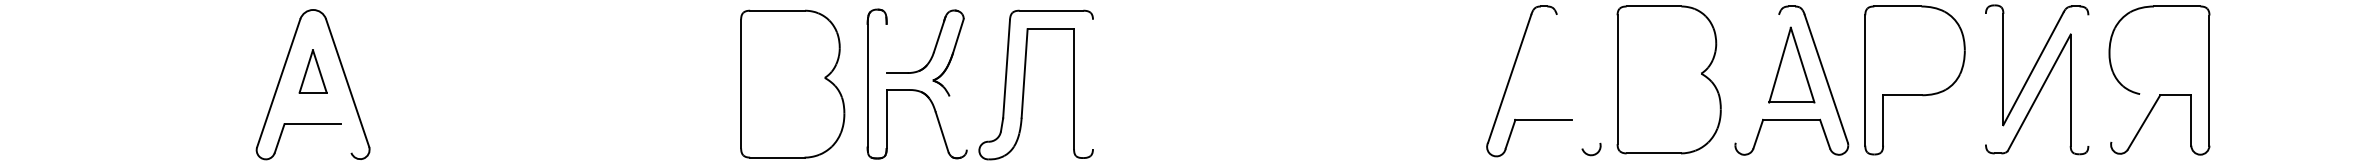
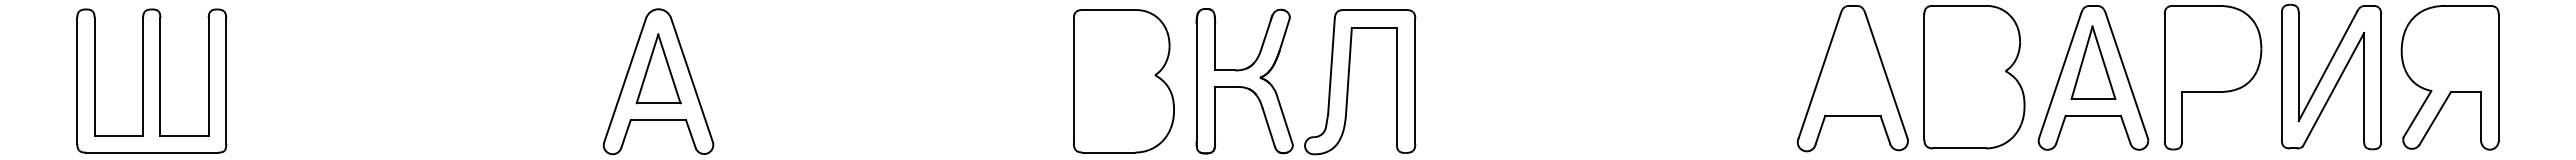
line: (887, 48) -> (1215, 46), added
part: (313, 71) -> (658, 68), size x1.67
line: (1578, 79) -> (1886, 76), added
line: (1756, 79) -> (2059, 76), added
line: (1985, 79) -> (2281, 76), added
line: (2088, 80) -> (2381, 77), added
line: (1093, 84) -> (1415, 81), added
line: (2125, 117) -> (2417, 113), added
line: (958, 122) -> (1284, 118), added
line: (1577, 133) -> (1885, 129), added
line: (346, 137) -> (690, 133), added

